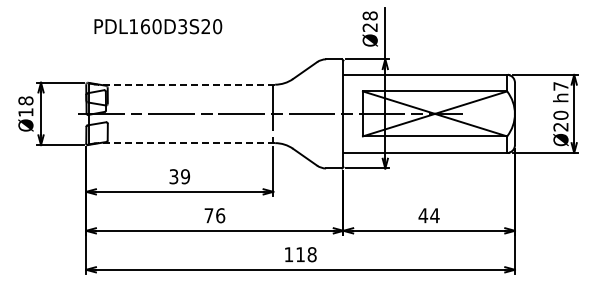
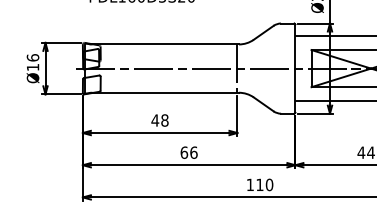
line: (186, 84) -> (165, 44), dashed -> solid
text: (25, 100) -> (32, 57), Ø18 -> Ø16
line: (186, 143) -> (165, 93), dashed -> solid
text: (179, 176) -> (159, 120), 39 -> 48
text: (208, 215) -> (183, 152), 76 -> 66
text: (311, 254) -> (269, 184), 118 -> 110

